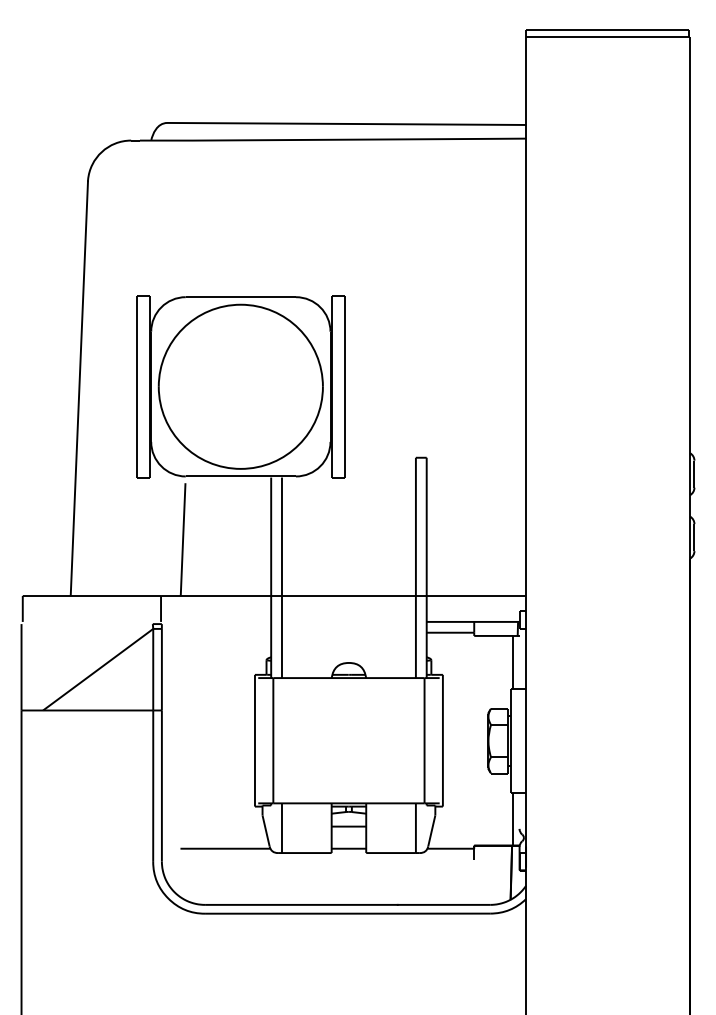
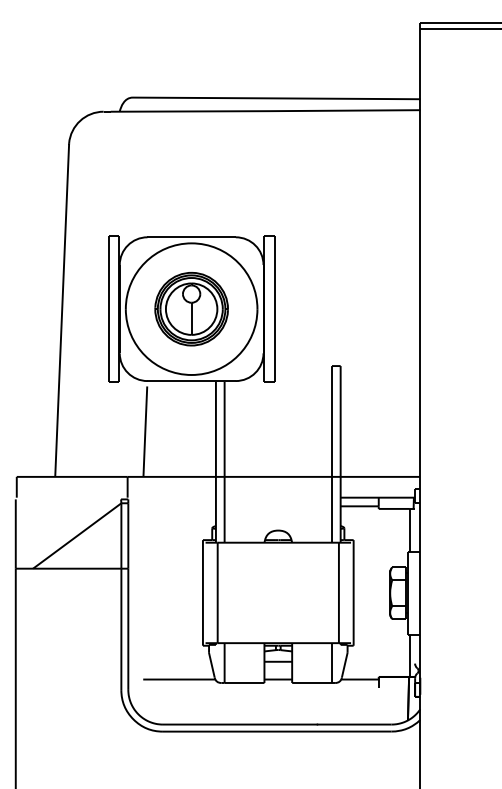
part: (240, 386) -> (191, 308), added

